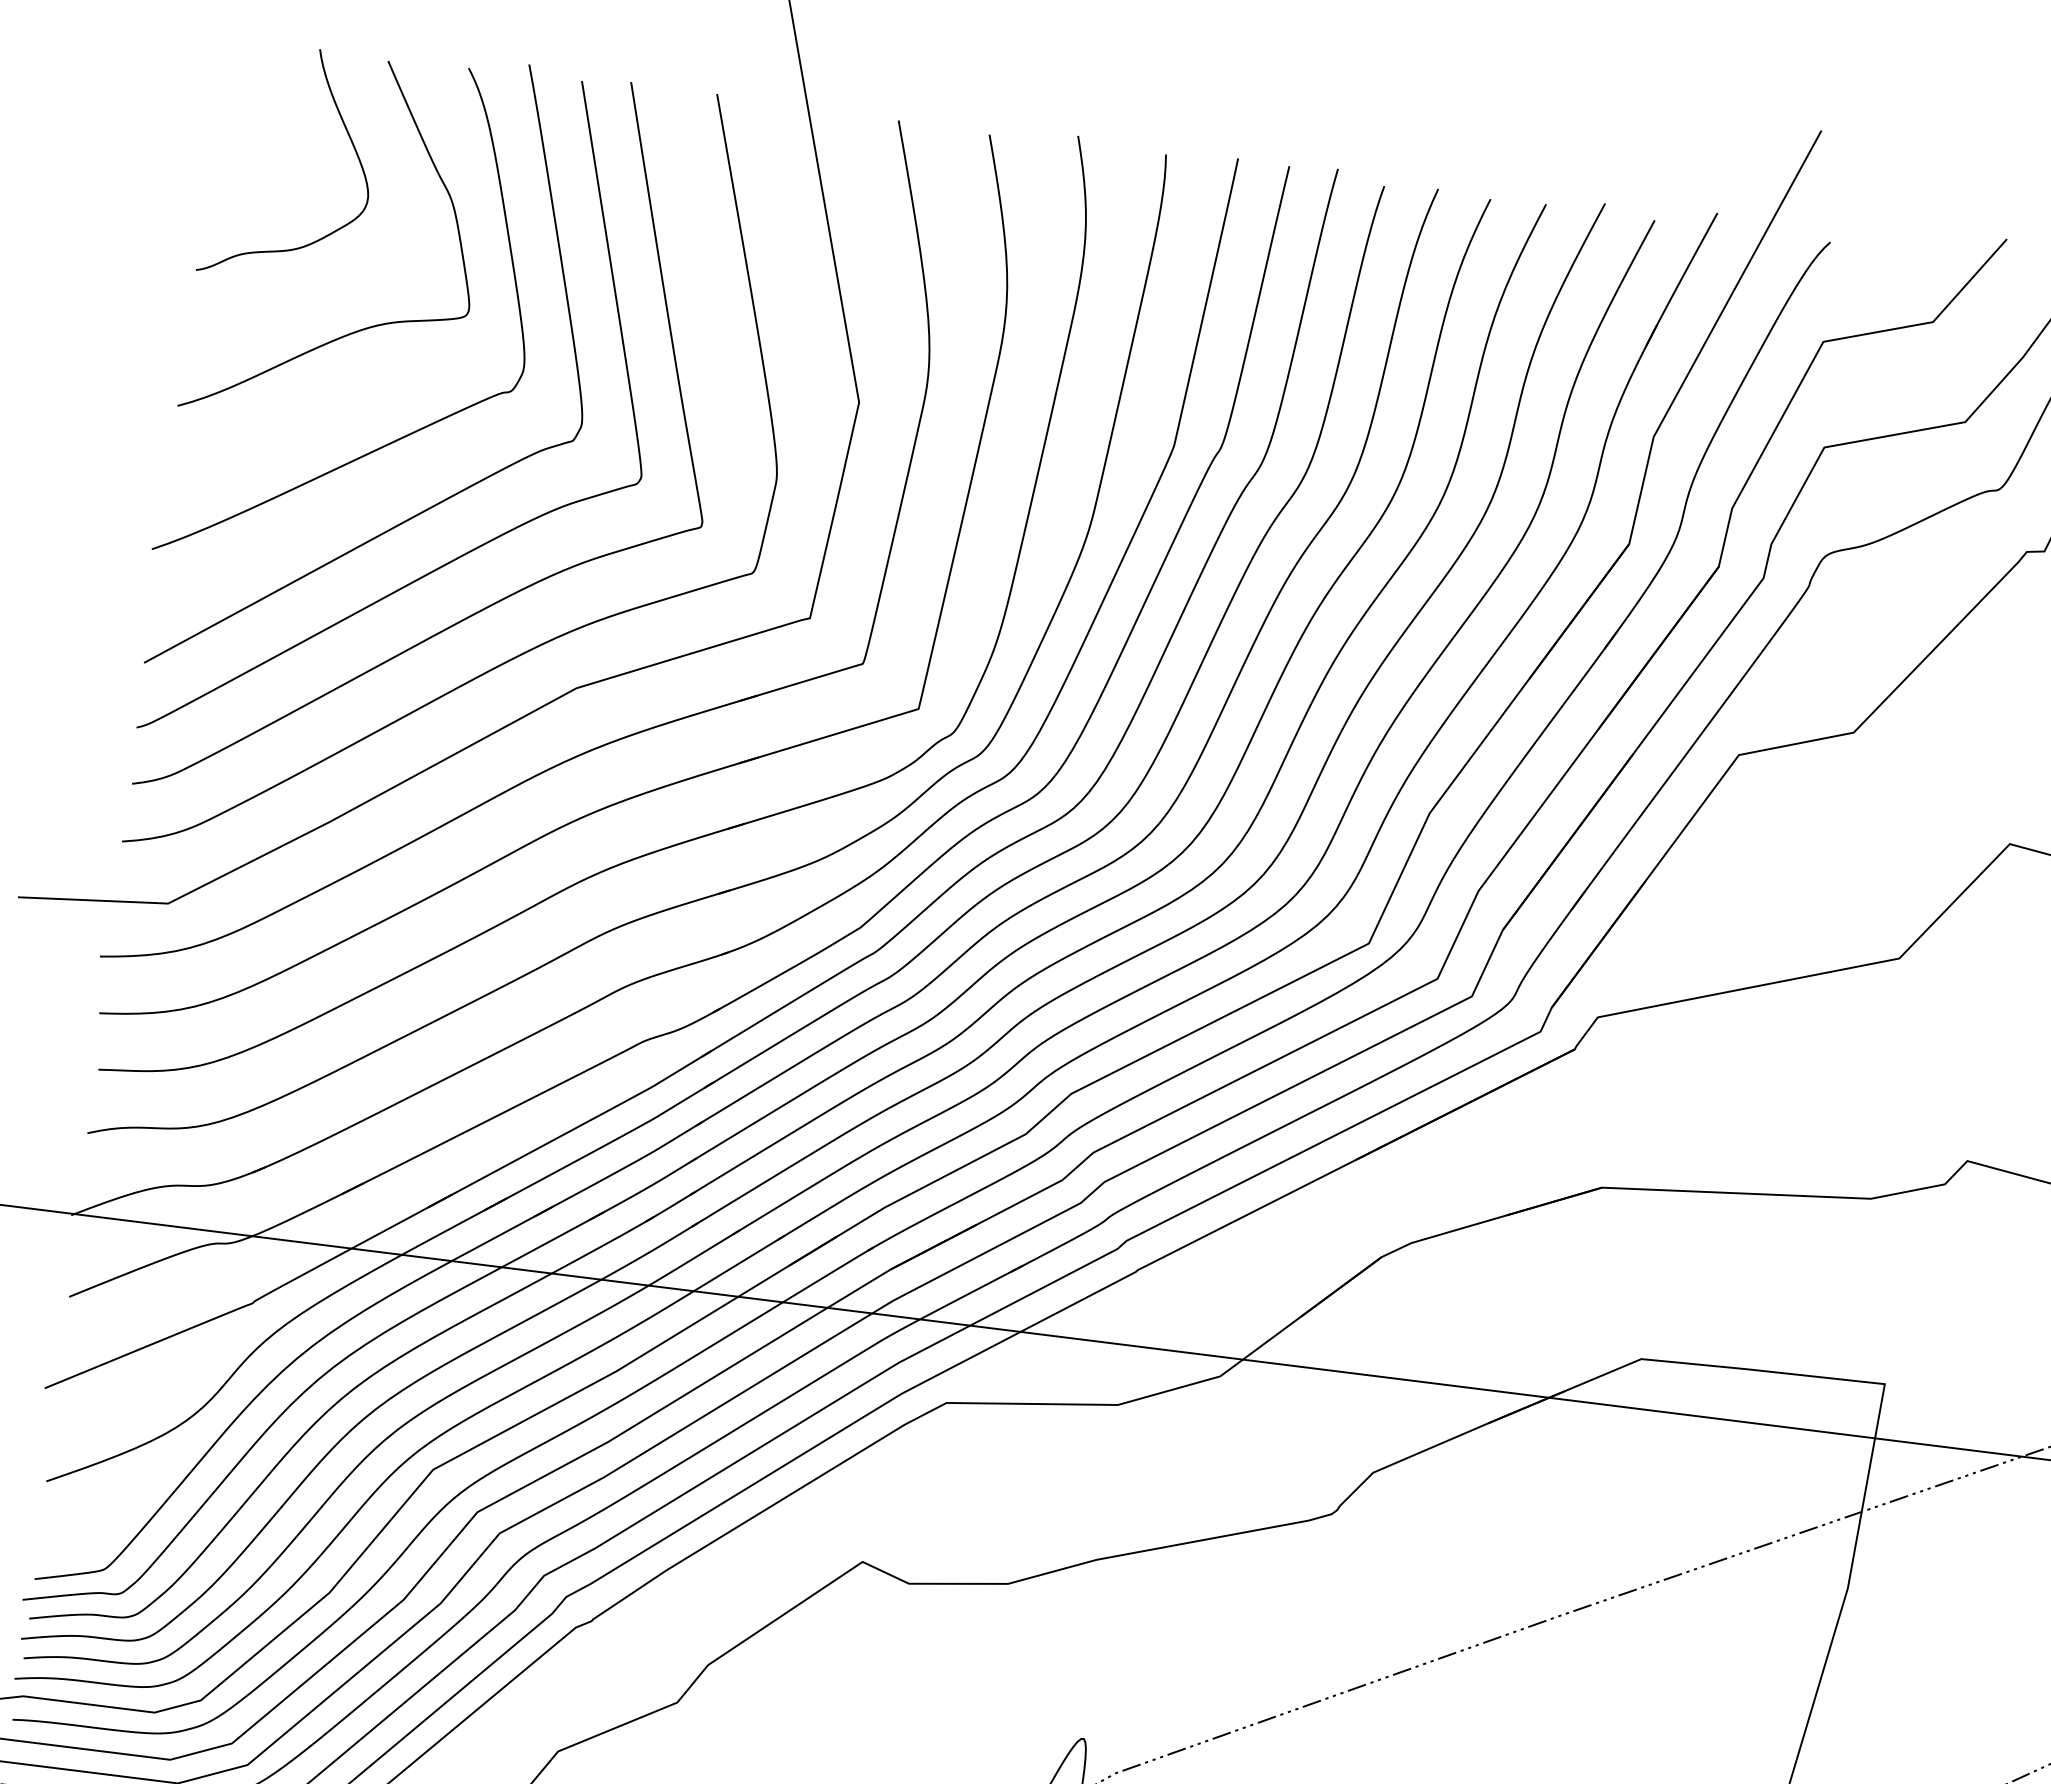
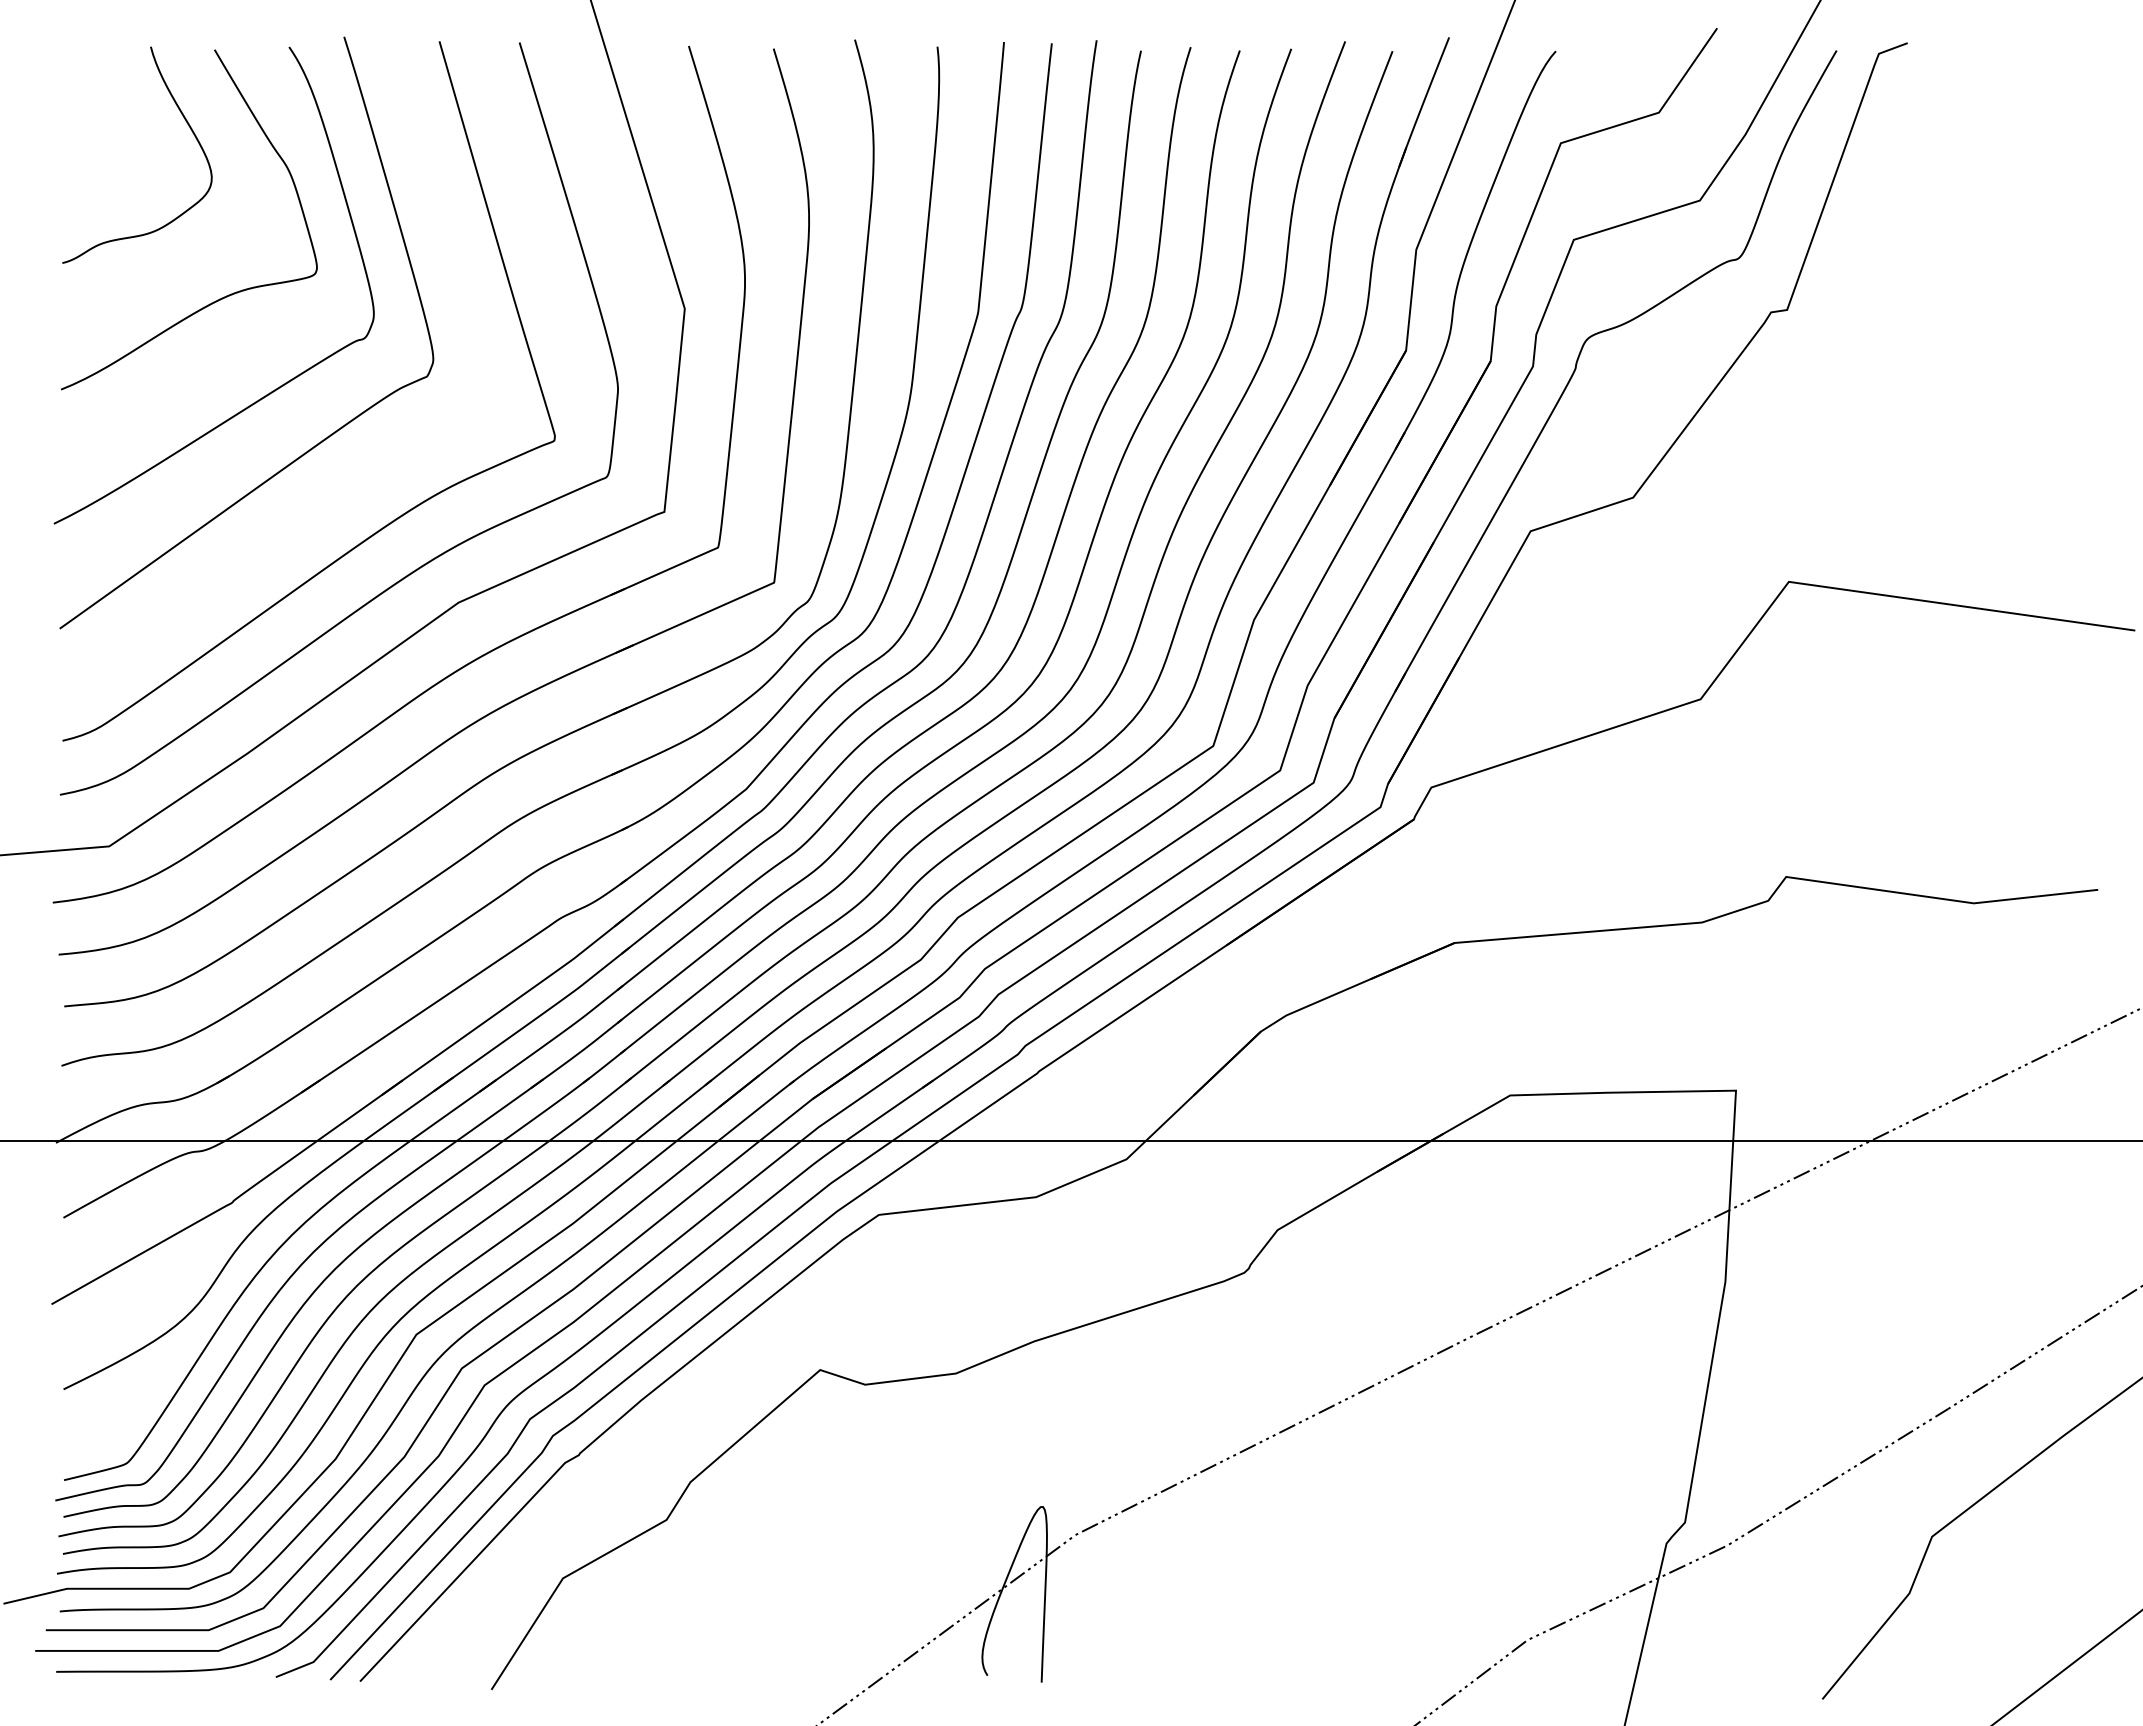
curve: (486, 541) -> (359, 478), removed

